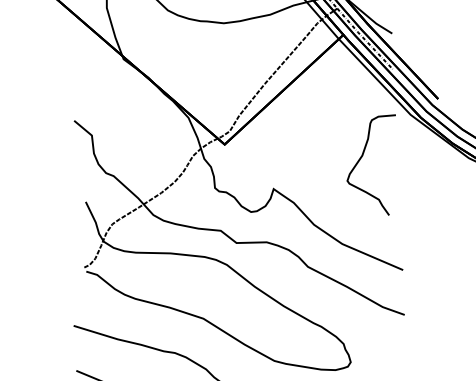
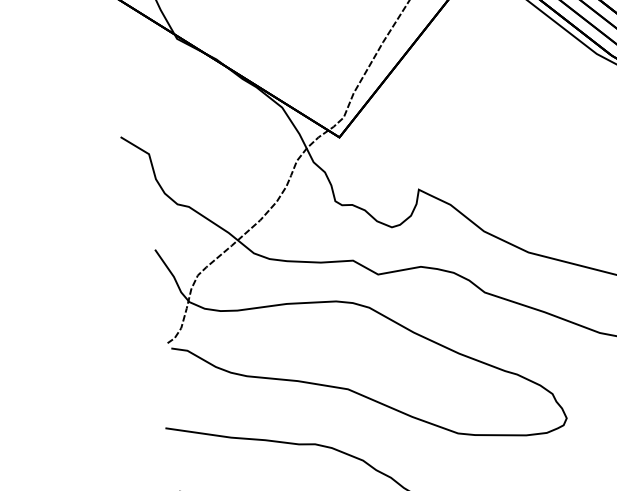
curve: (362, 157) -> (537, 125), removed

